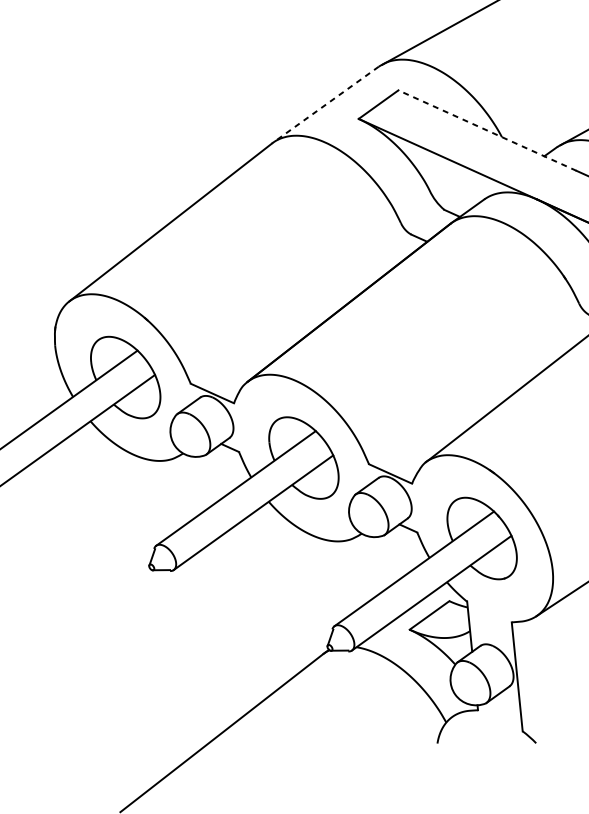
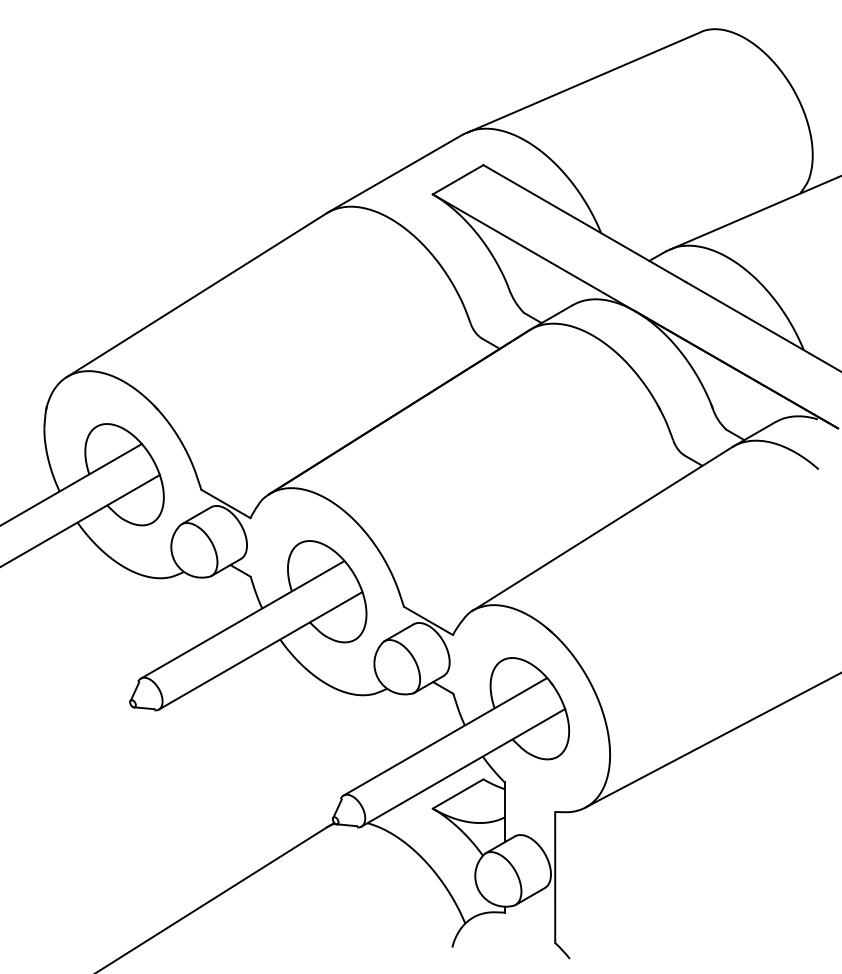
line: (325, 104) -> (395, 173), dashed -> solid
line: (487, 130) -> (584, 223), dashed -> solid

